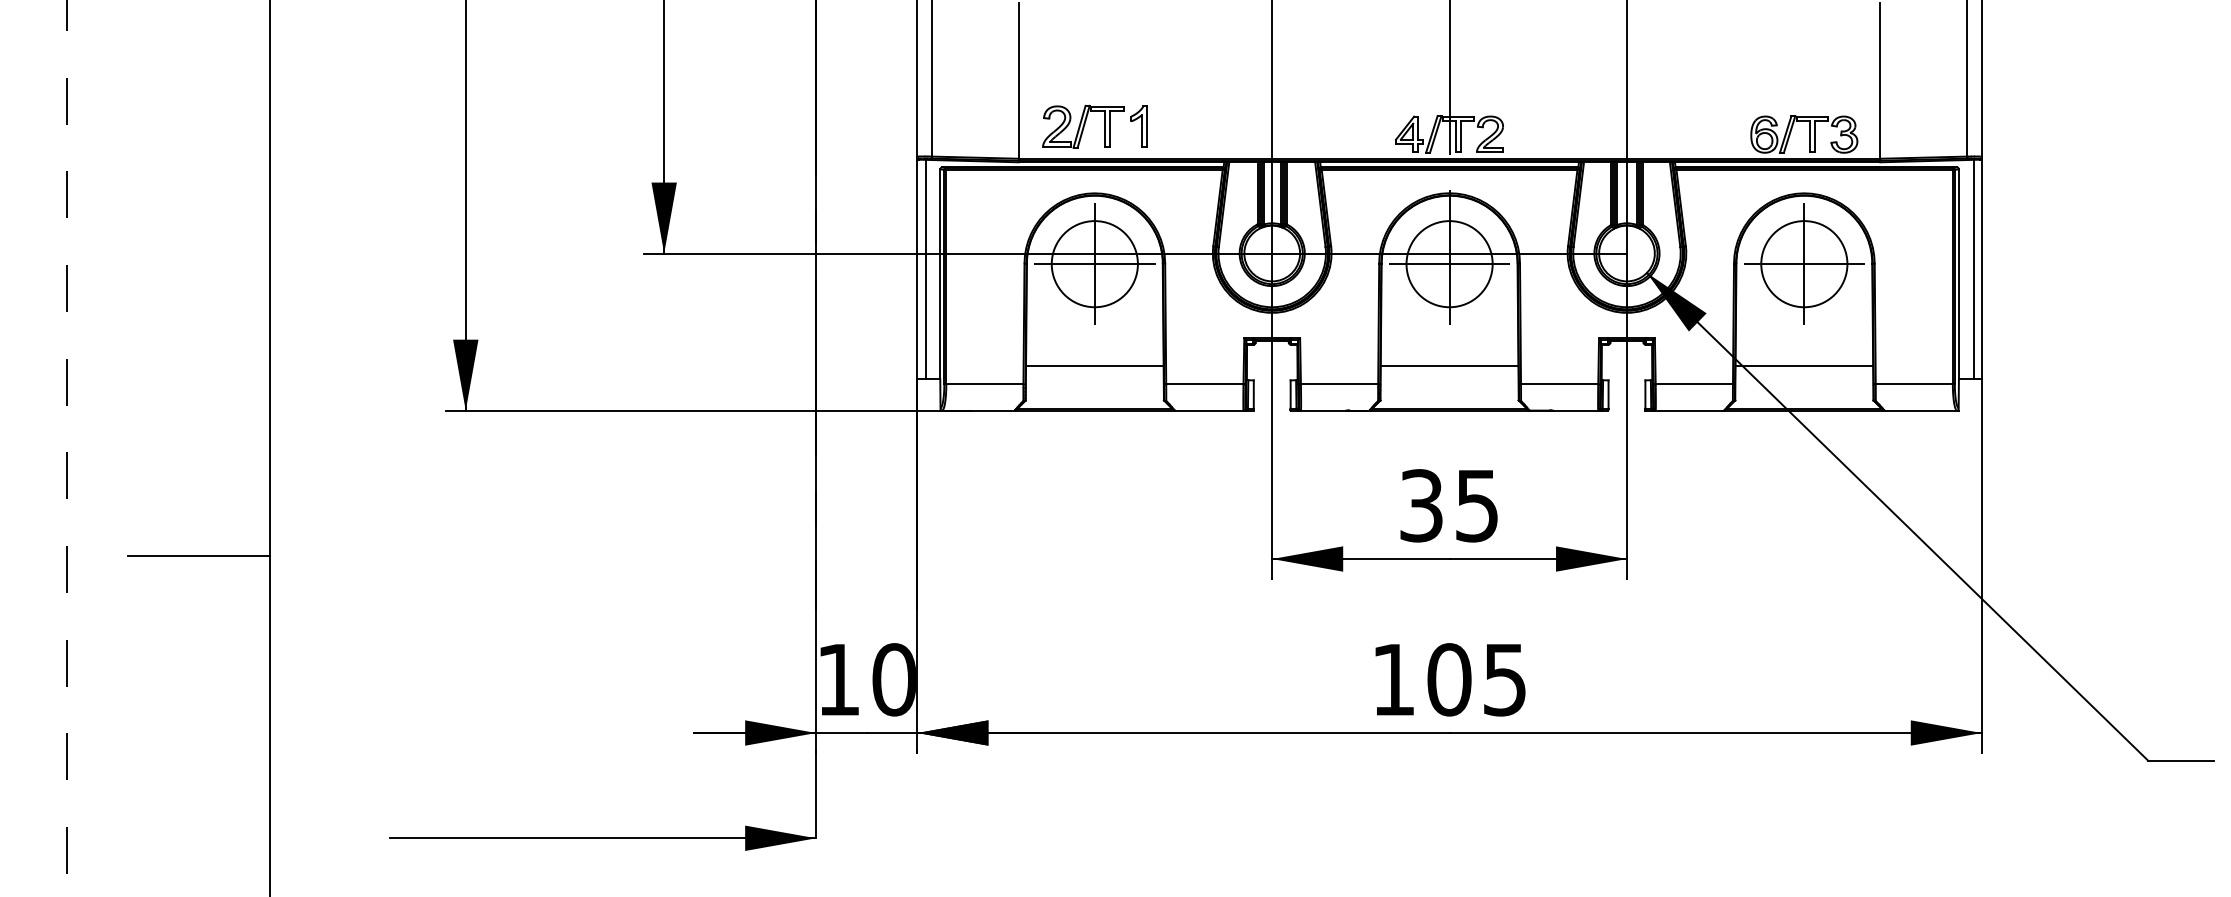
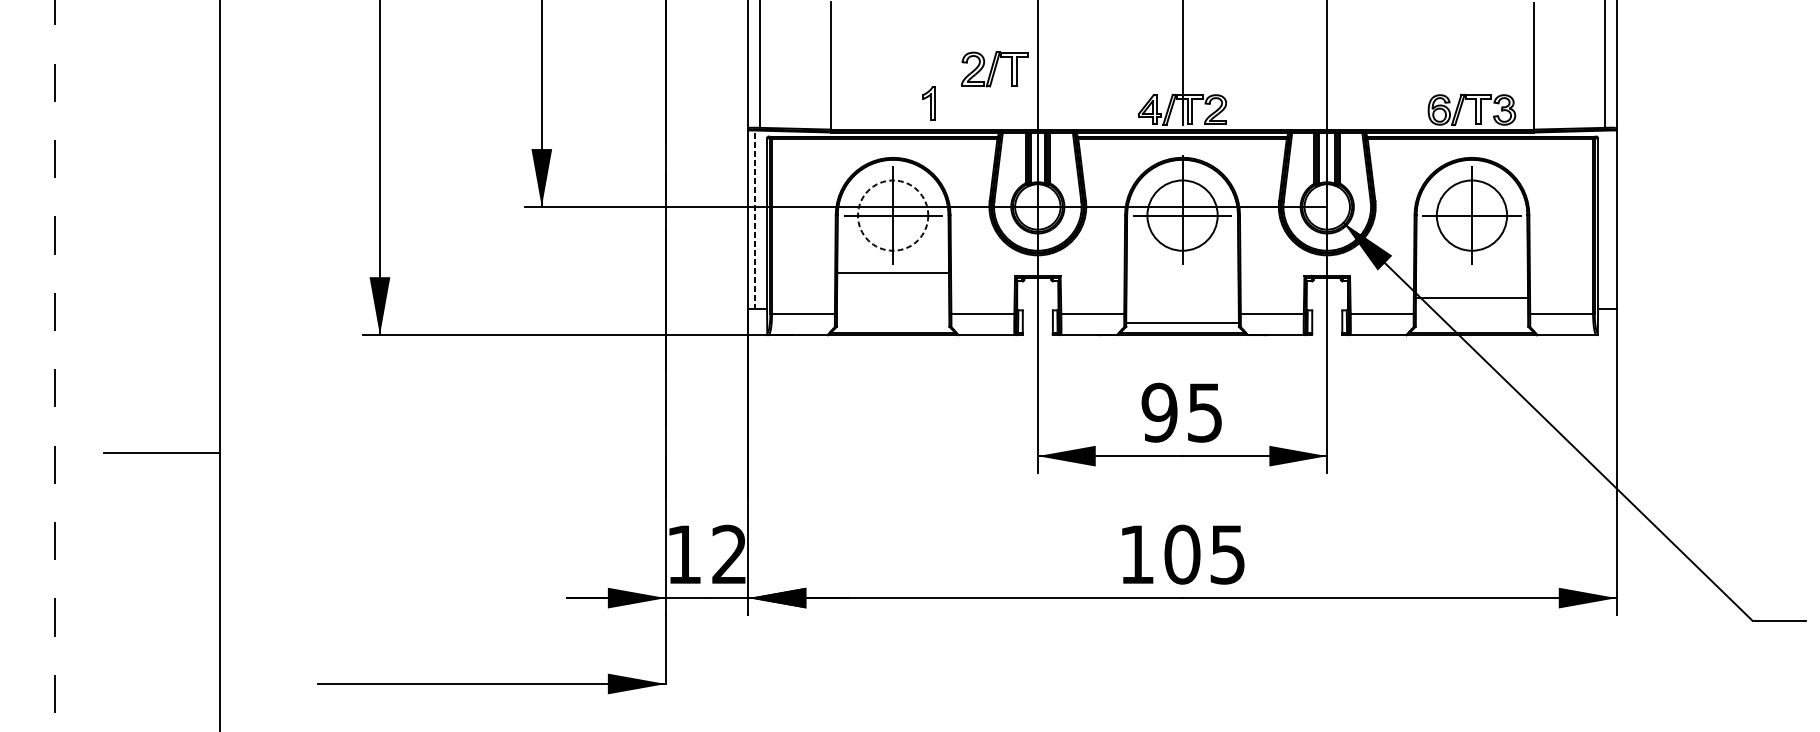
part: (1083, 126) -> (994, 69), moved
circle: (1094, 264) -> (892, 215), solid -> dashed
line: (925, 269) -> (754, 219), solid -> dashed
line: (1973, 269) -> (1609, 219), removed
line: (1094, 365) -> (892, 272), moved
line: (1449, 365) -> (1182, 322), moved
text: (1421, 505) -> (1159, 412), 35 -> 95
text: (893, 679) -> (728, 554), 10 -> 12

